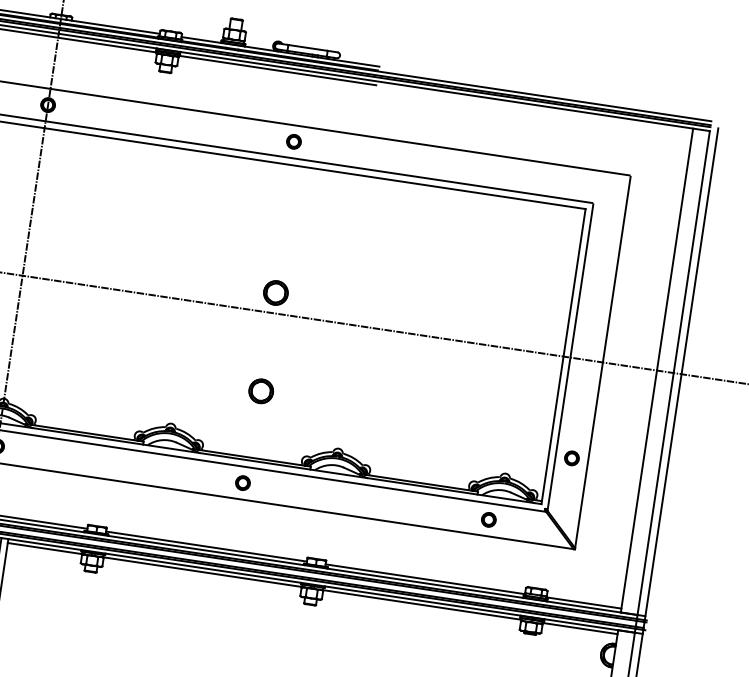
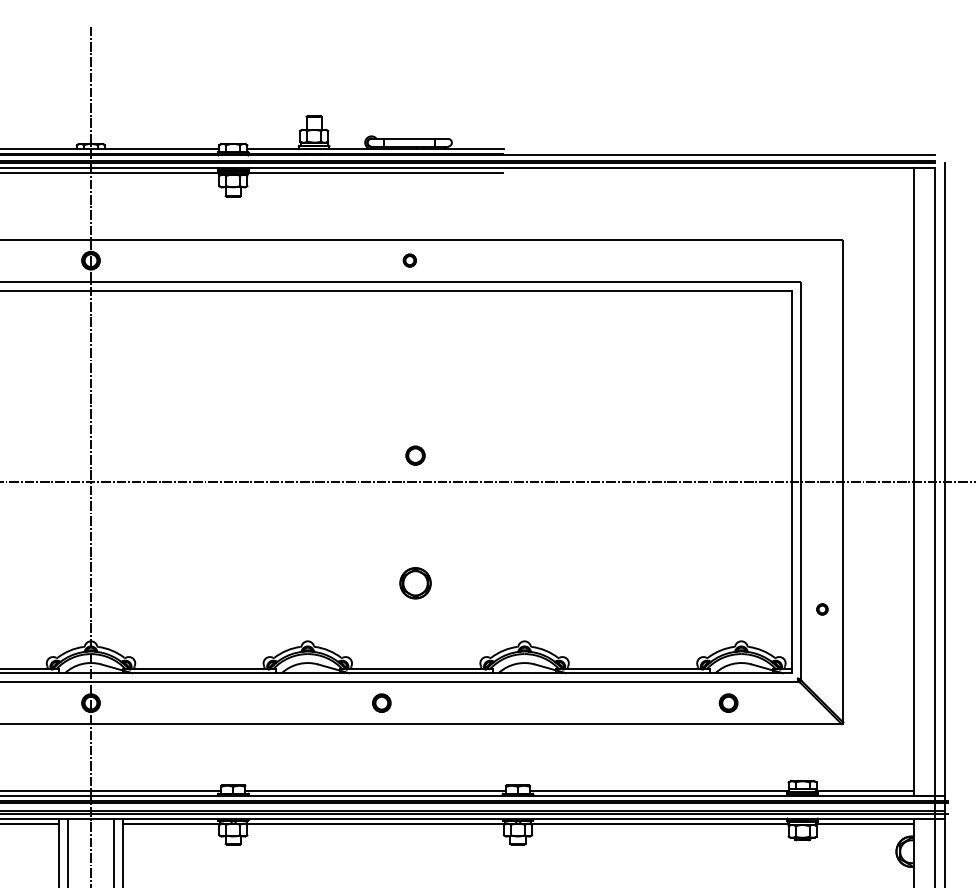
part: (293, 141) -> (409, 260), size x0.7
part: (275, 292) -> (415, 455), size x0.6
part: (572, 458) -> (822, 609), size x0.6
part: (242, 482) -> (381, 702), moved

